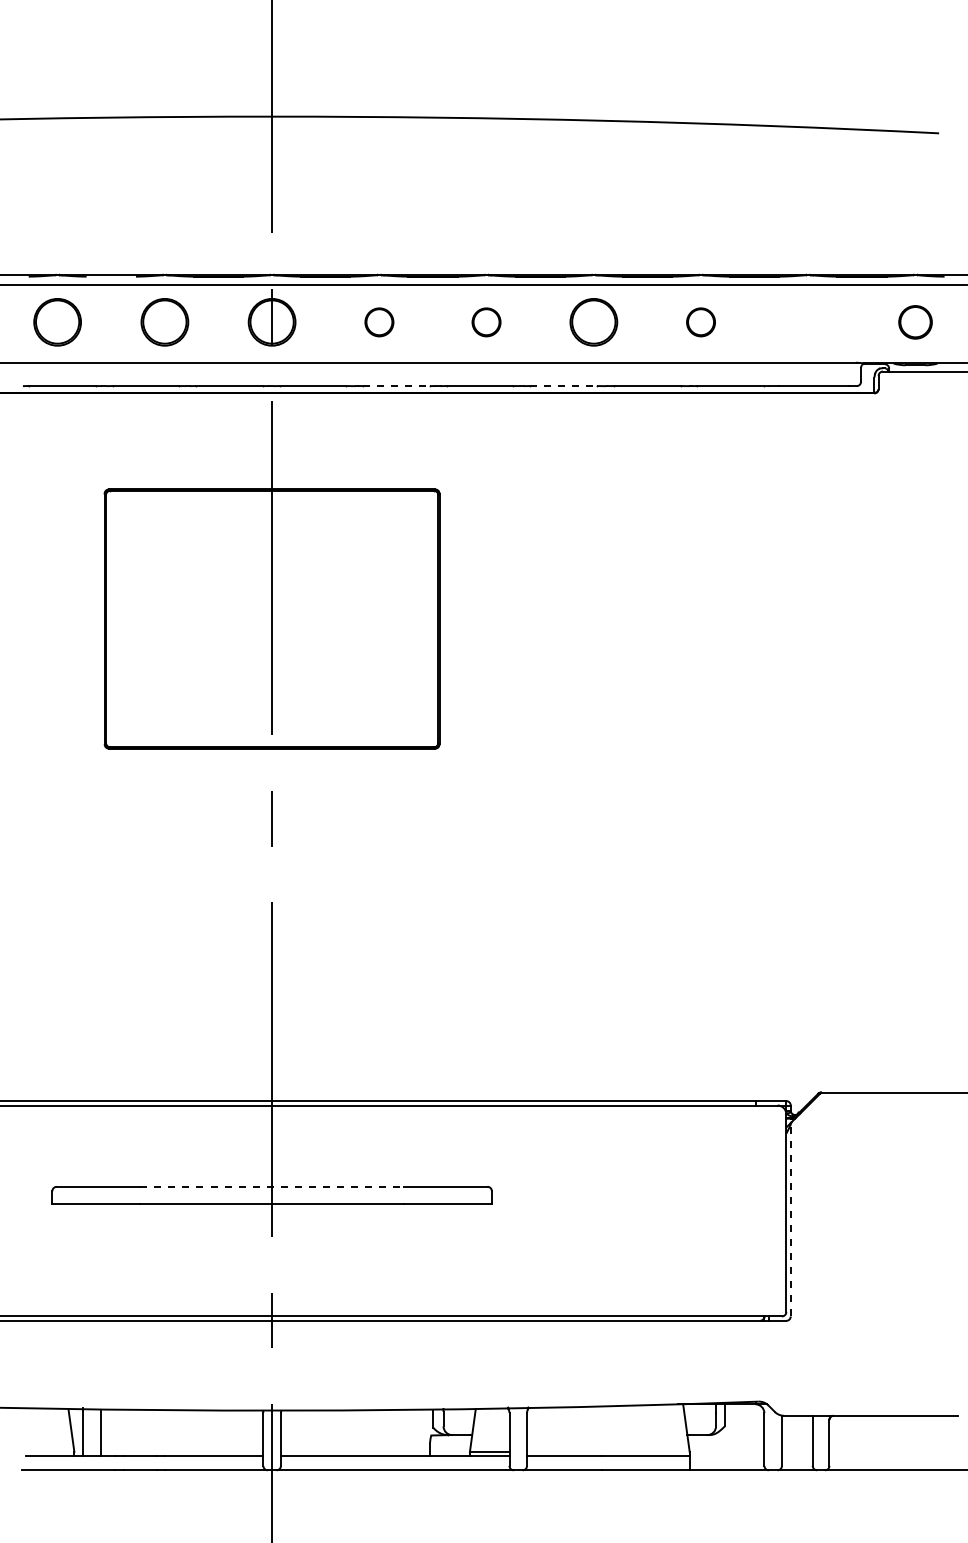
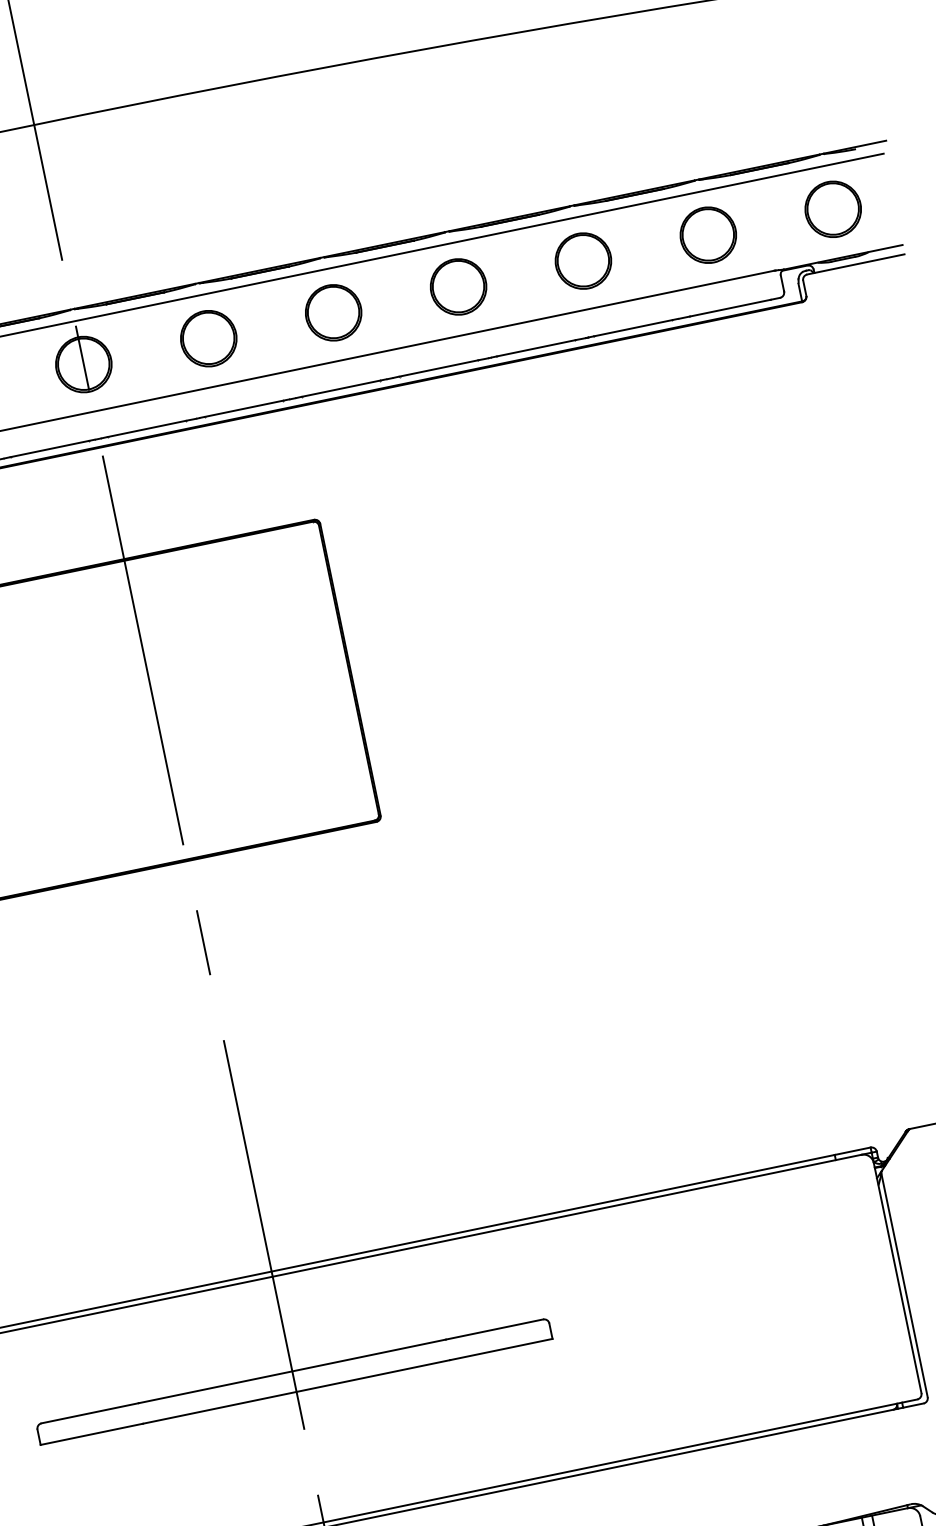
part: (379, 322) -> (208, 338), size x1.67
part: (486, 322) -> (333, 313), size x1.67
part: (700, 322) -> (582, 261), size x1.67
part: (808, 322) -> (708, 235), added
part: (915, 322) -> (833, 209), size x1.43
line: (397, 386) -> (245, 409), dashed -> solid
line: (564, 386) -> (439, 368), dashed -> solid
line: (272, 1186) -> (292, 1370), dashed -> solid
line: (790, 1220) -> (904, 1285), dashed -> solid

